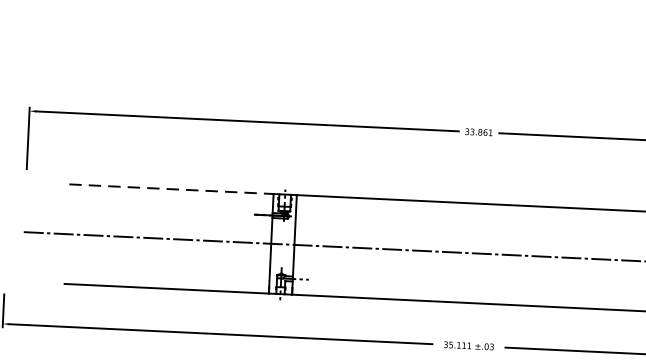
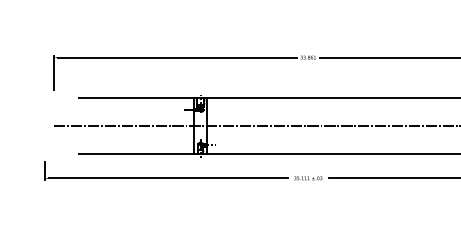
line: (171, 188) -> (136, 97), dashed -> solid

